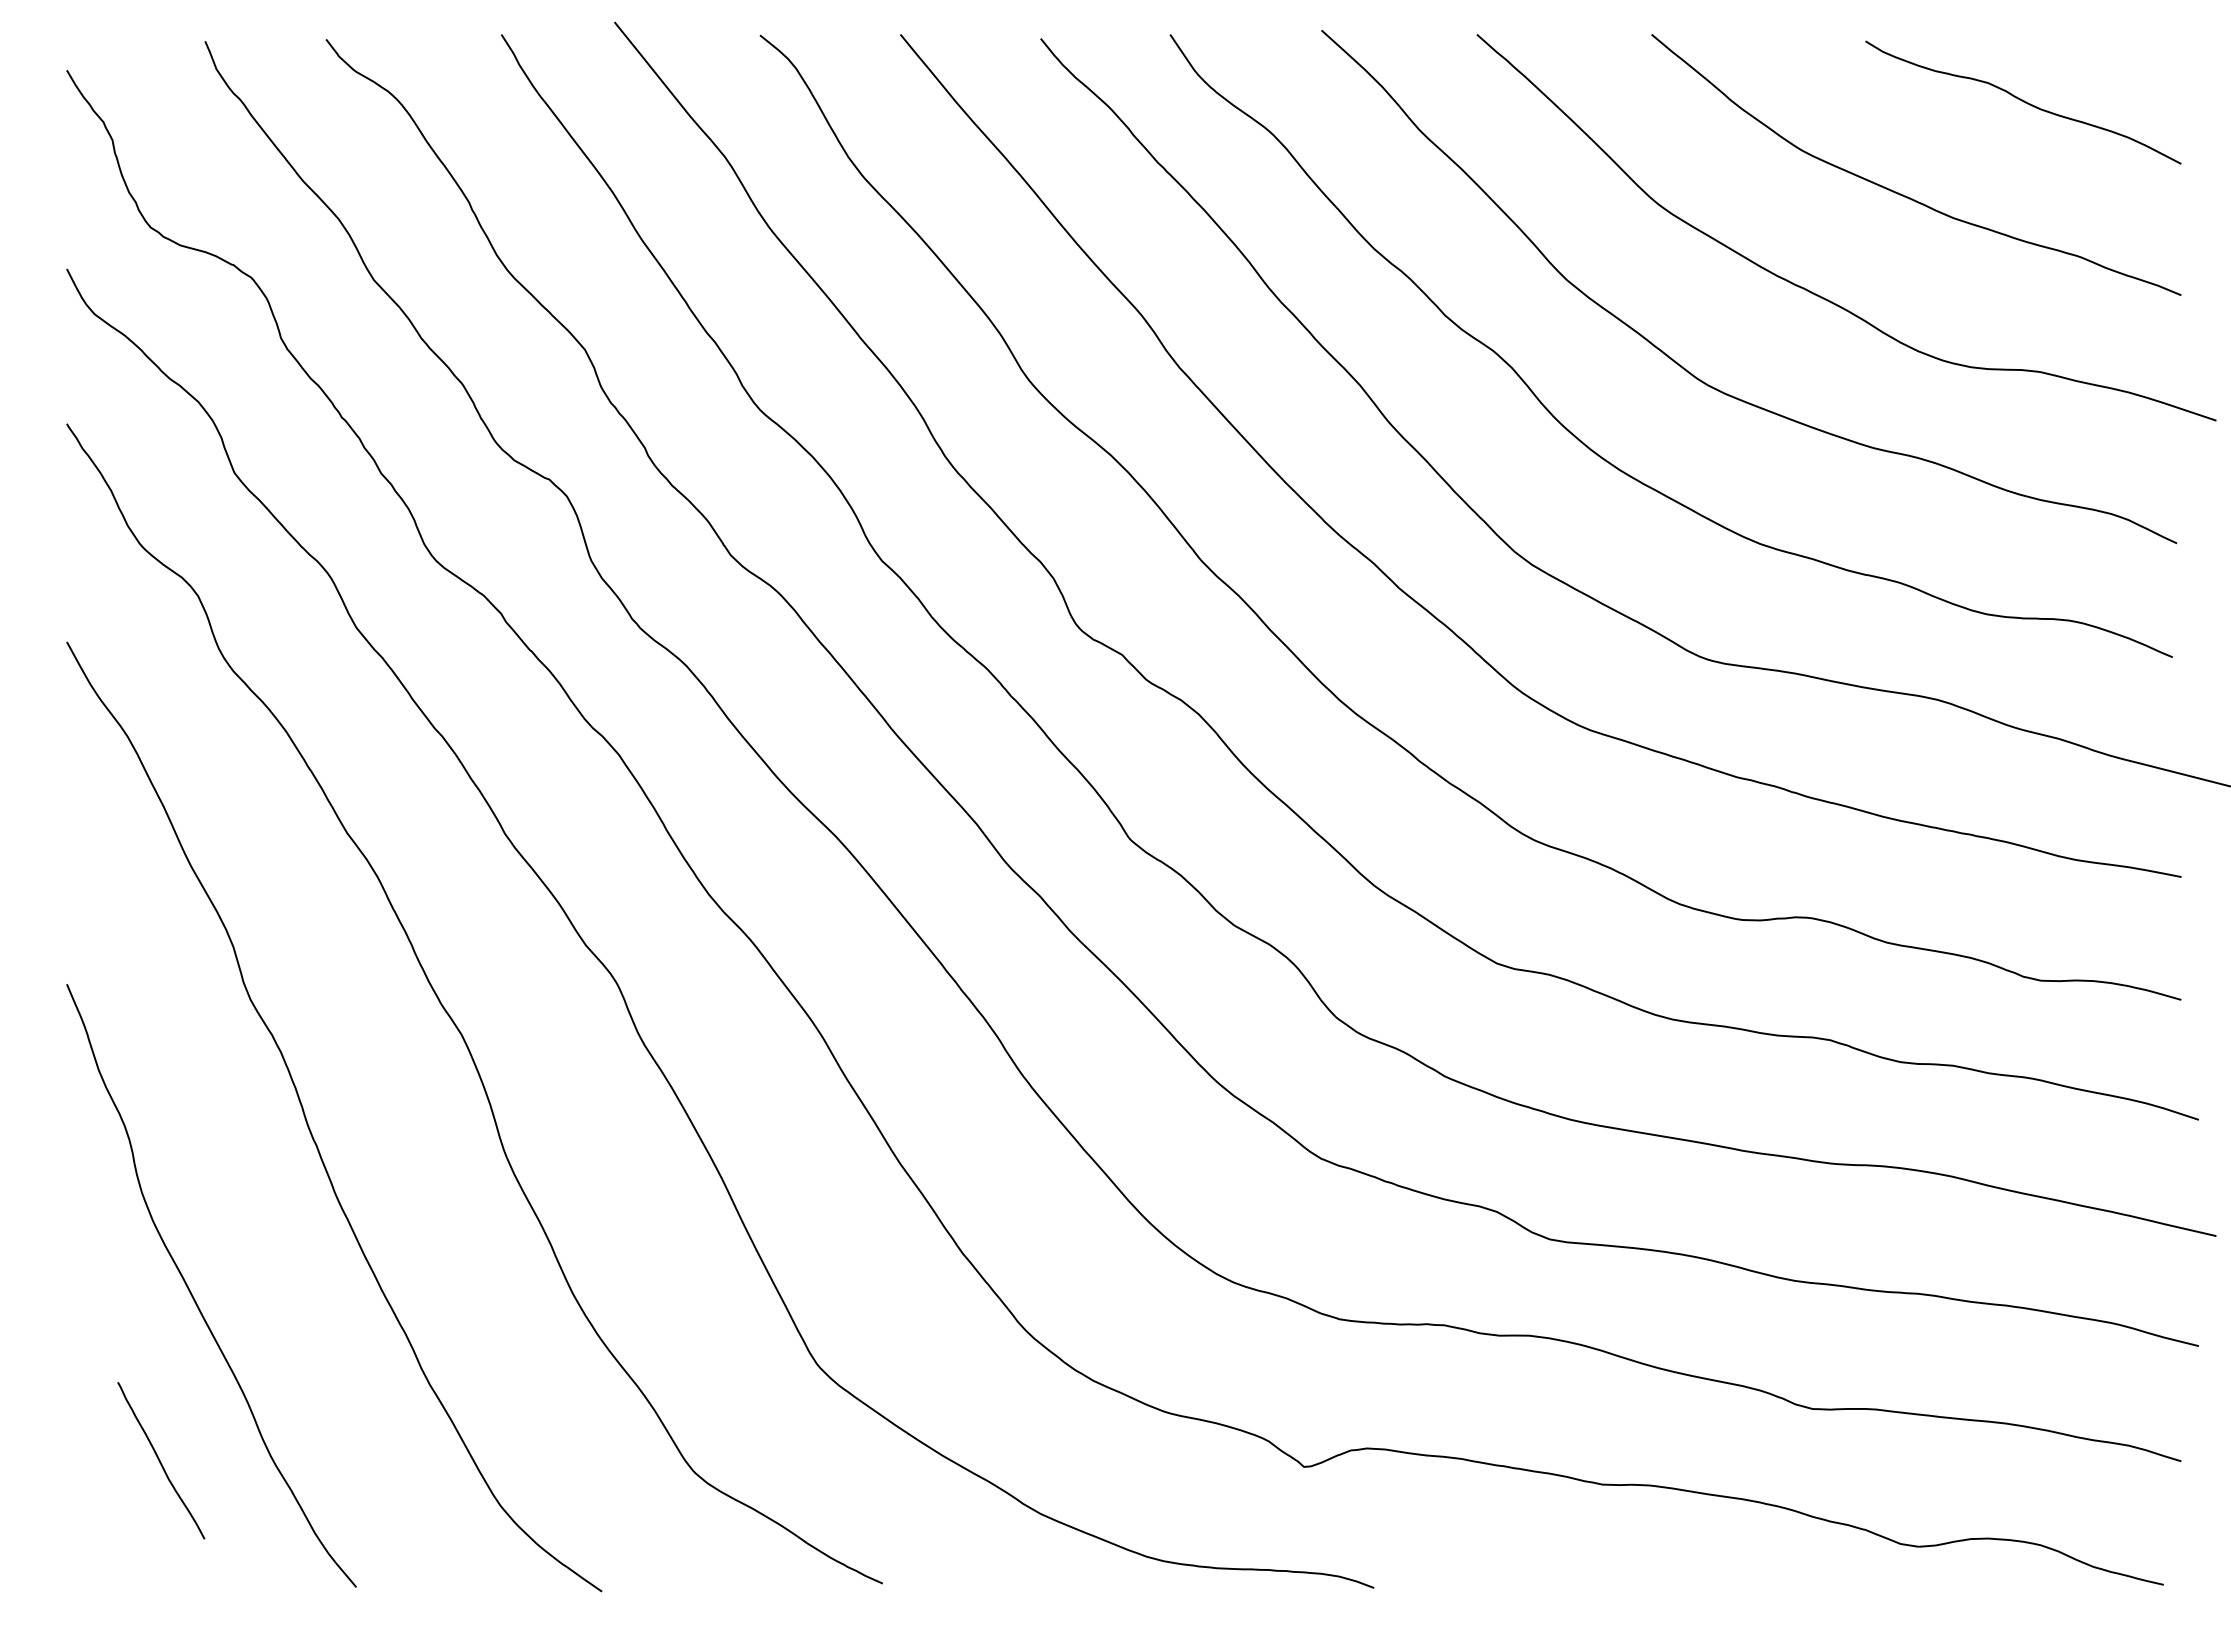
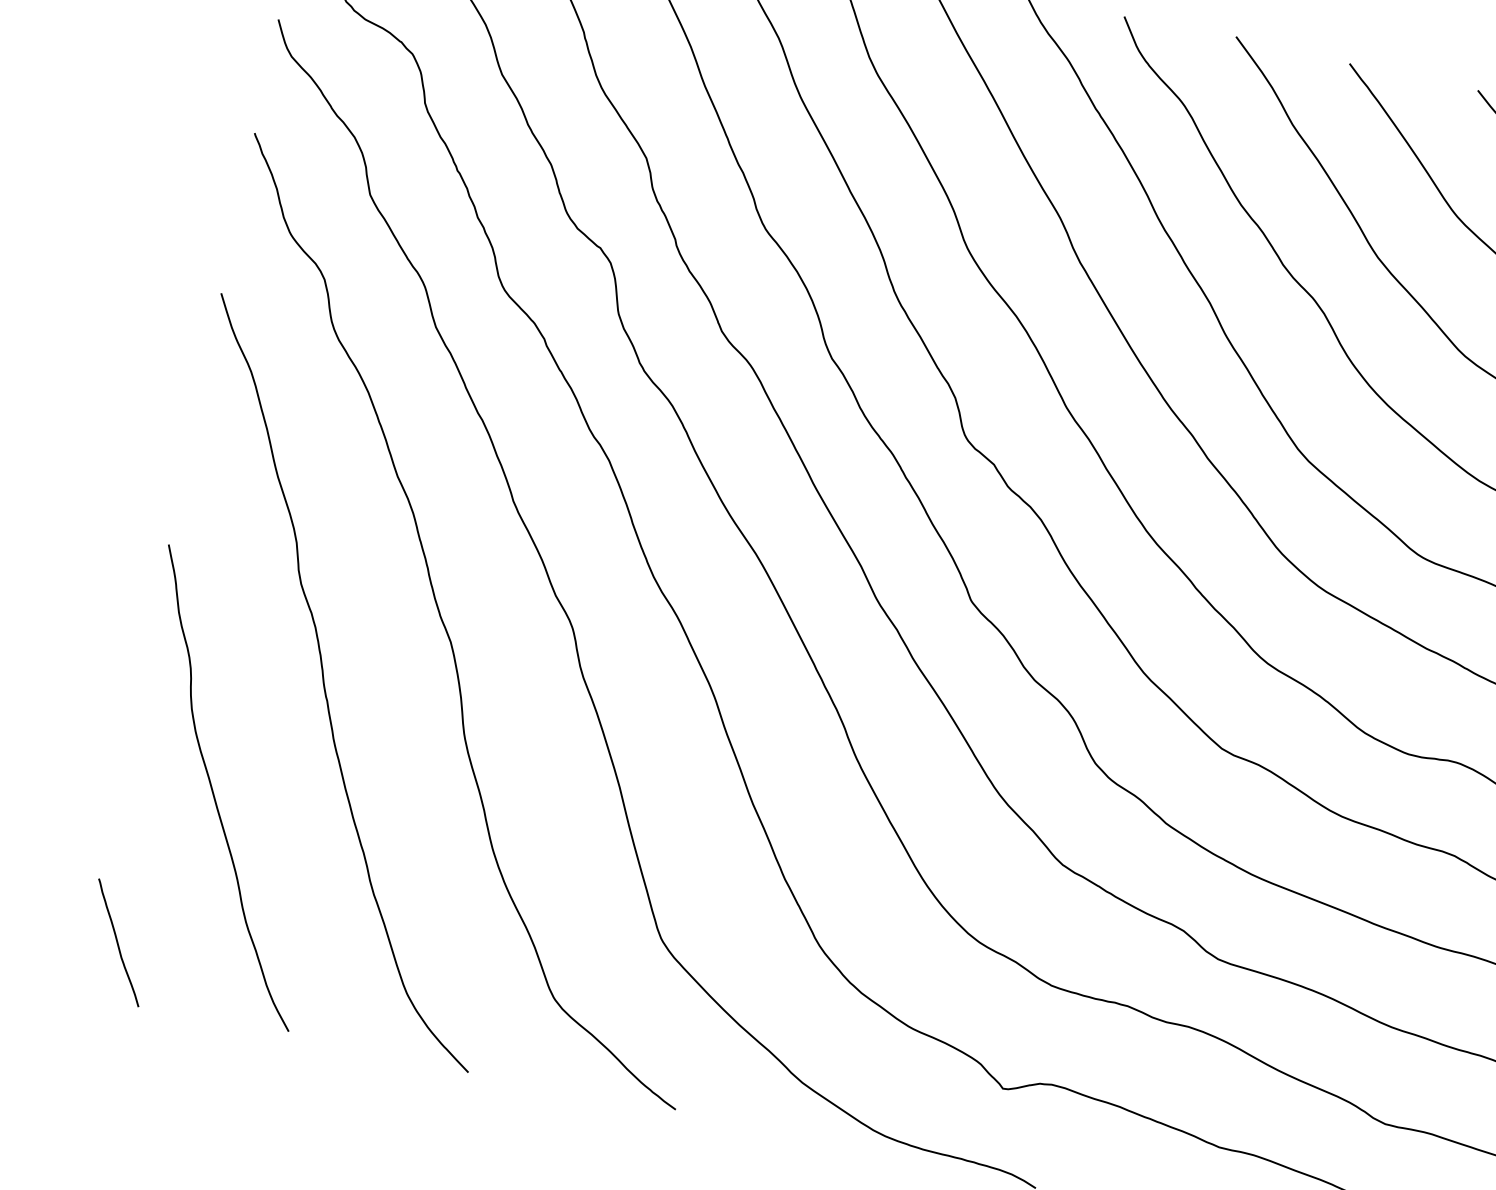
curve: (160, 1460) -> (118, 942), moved

